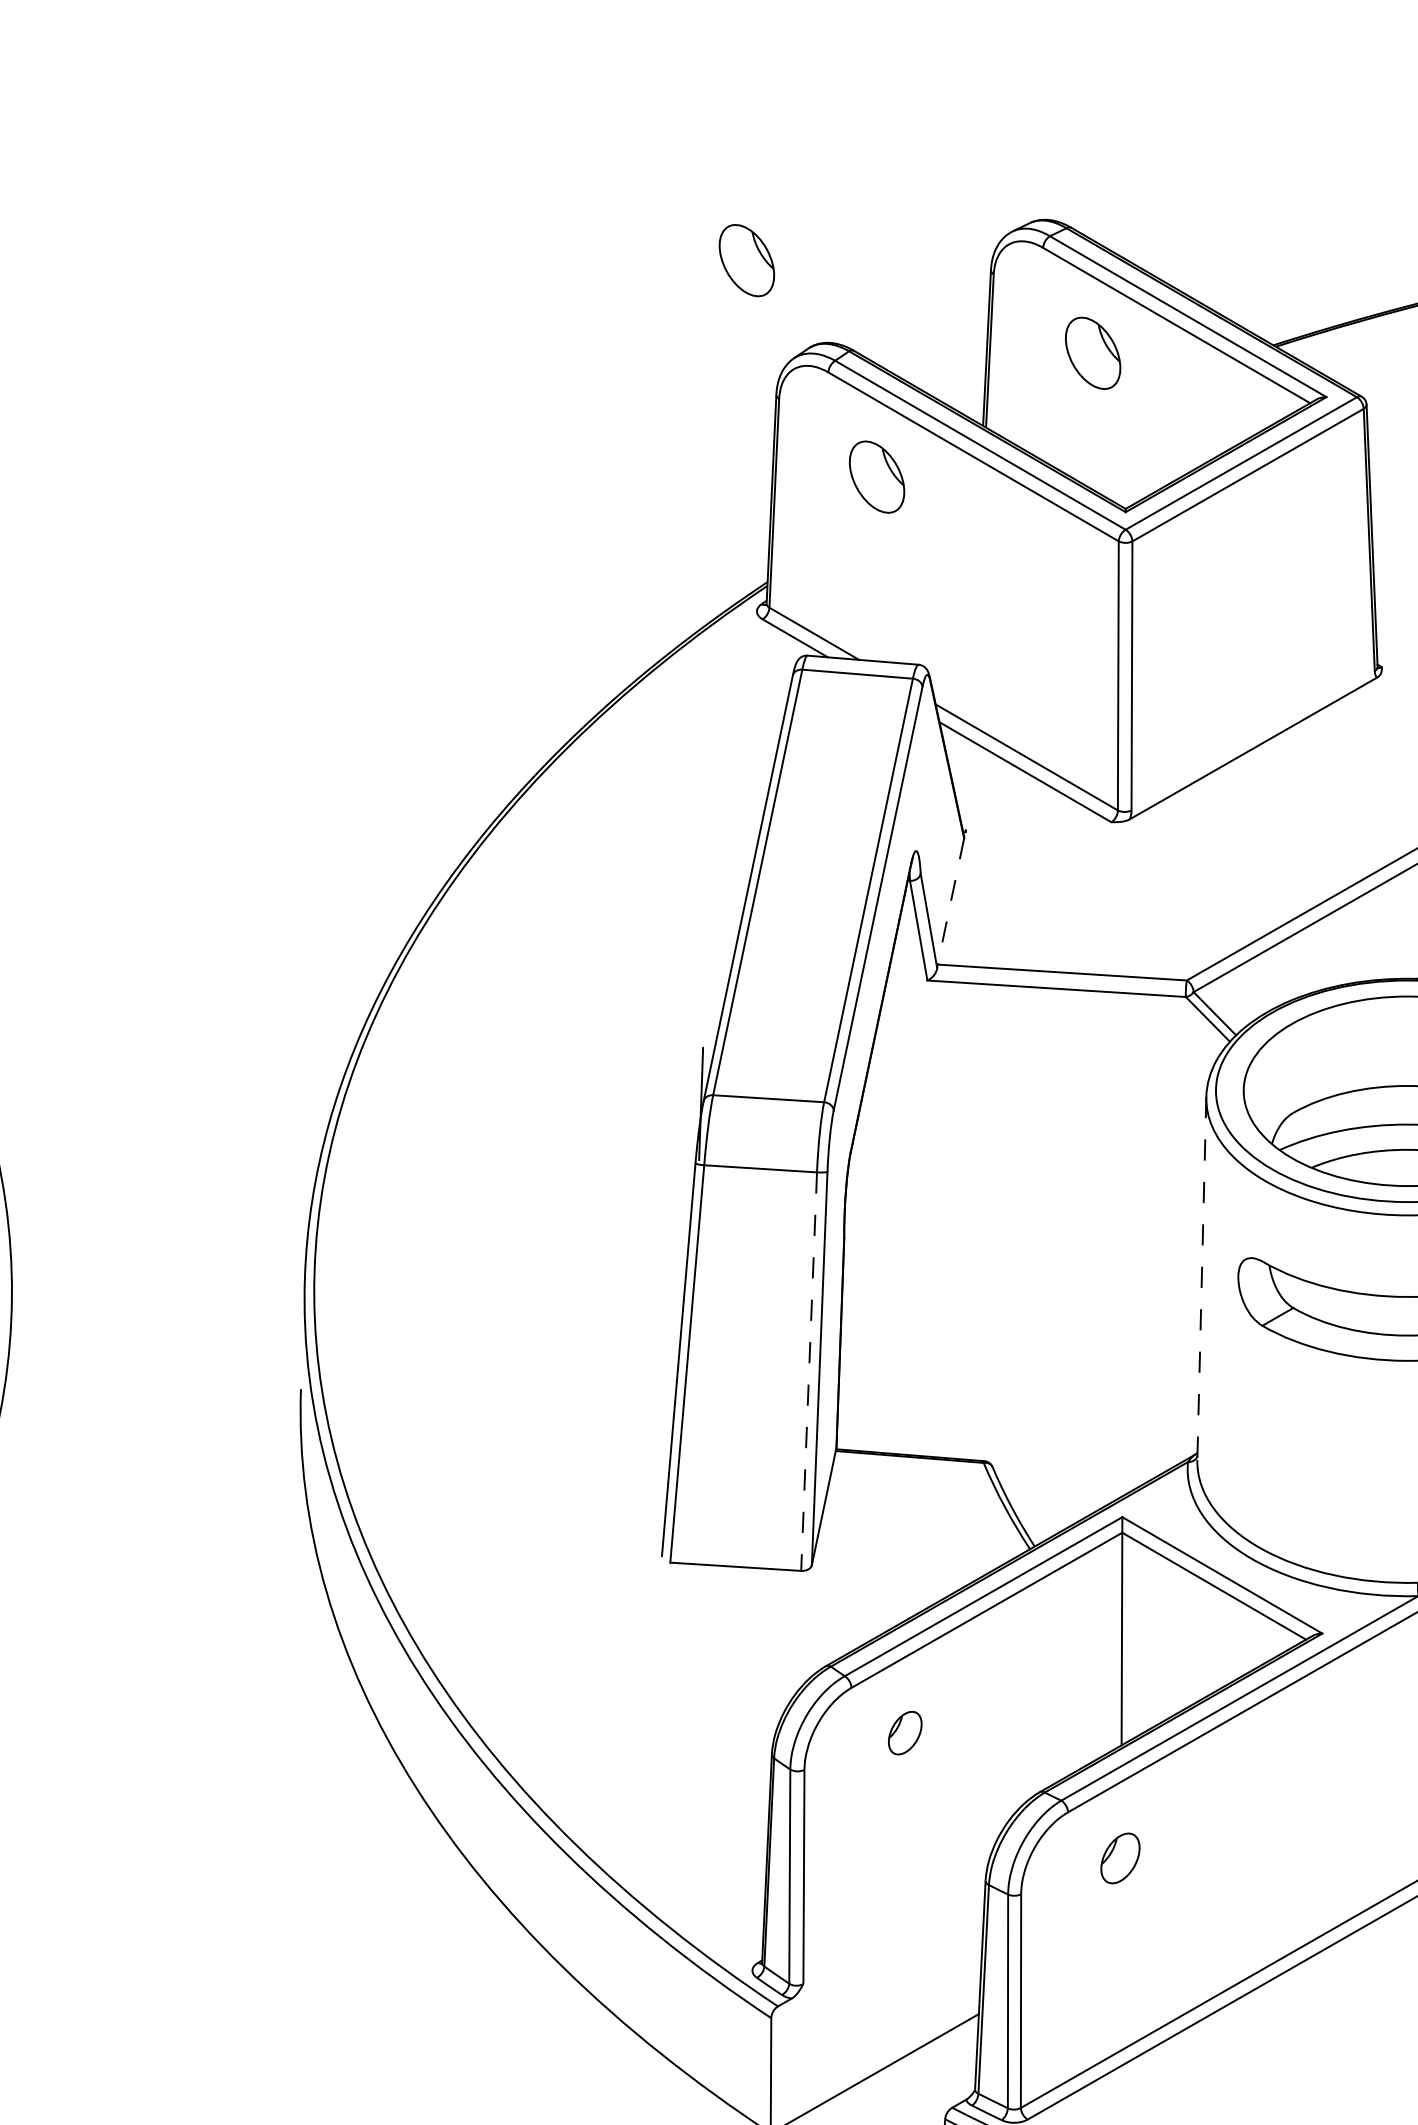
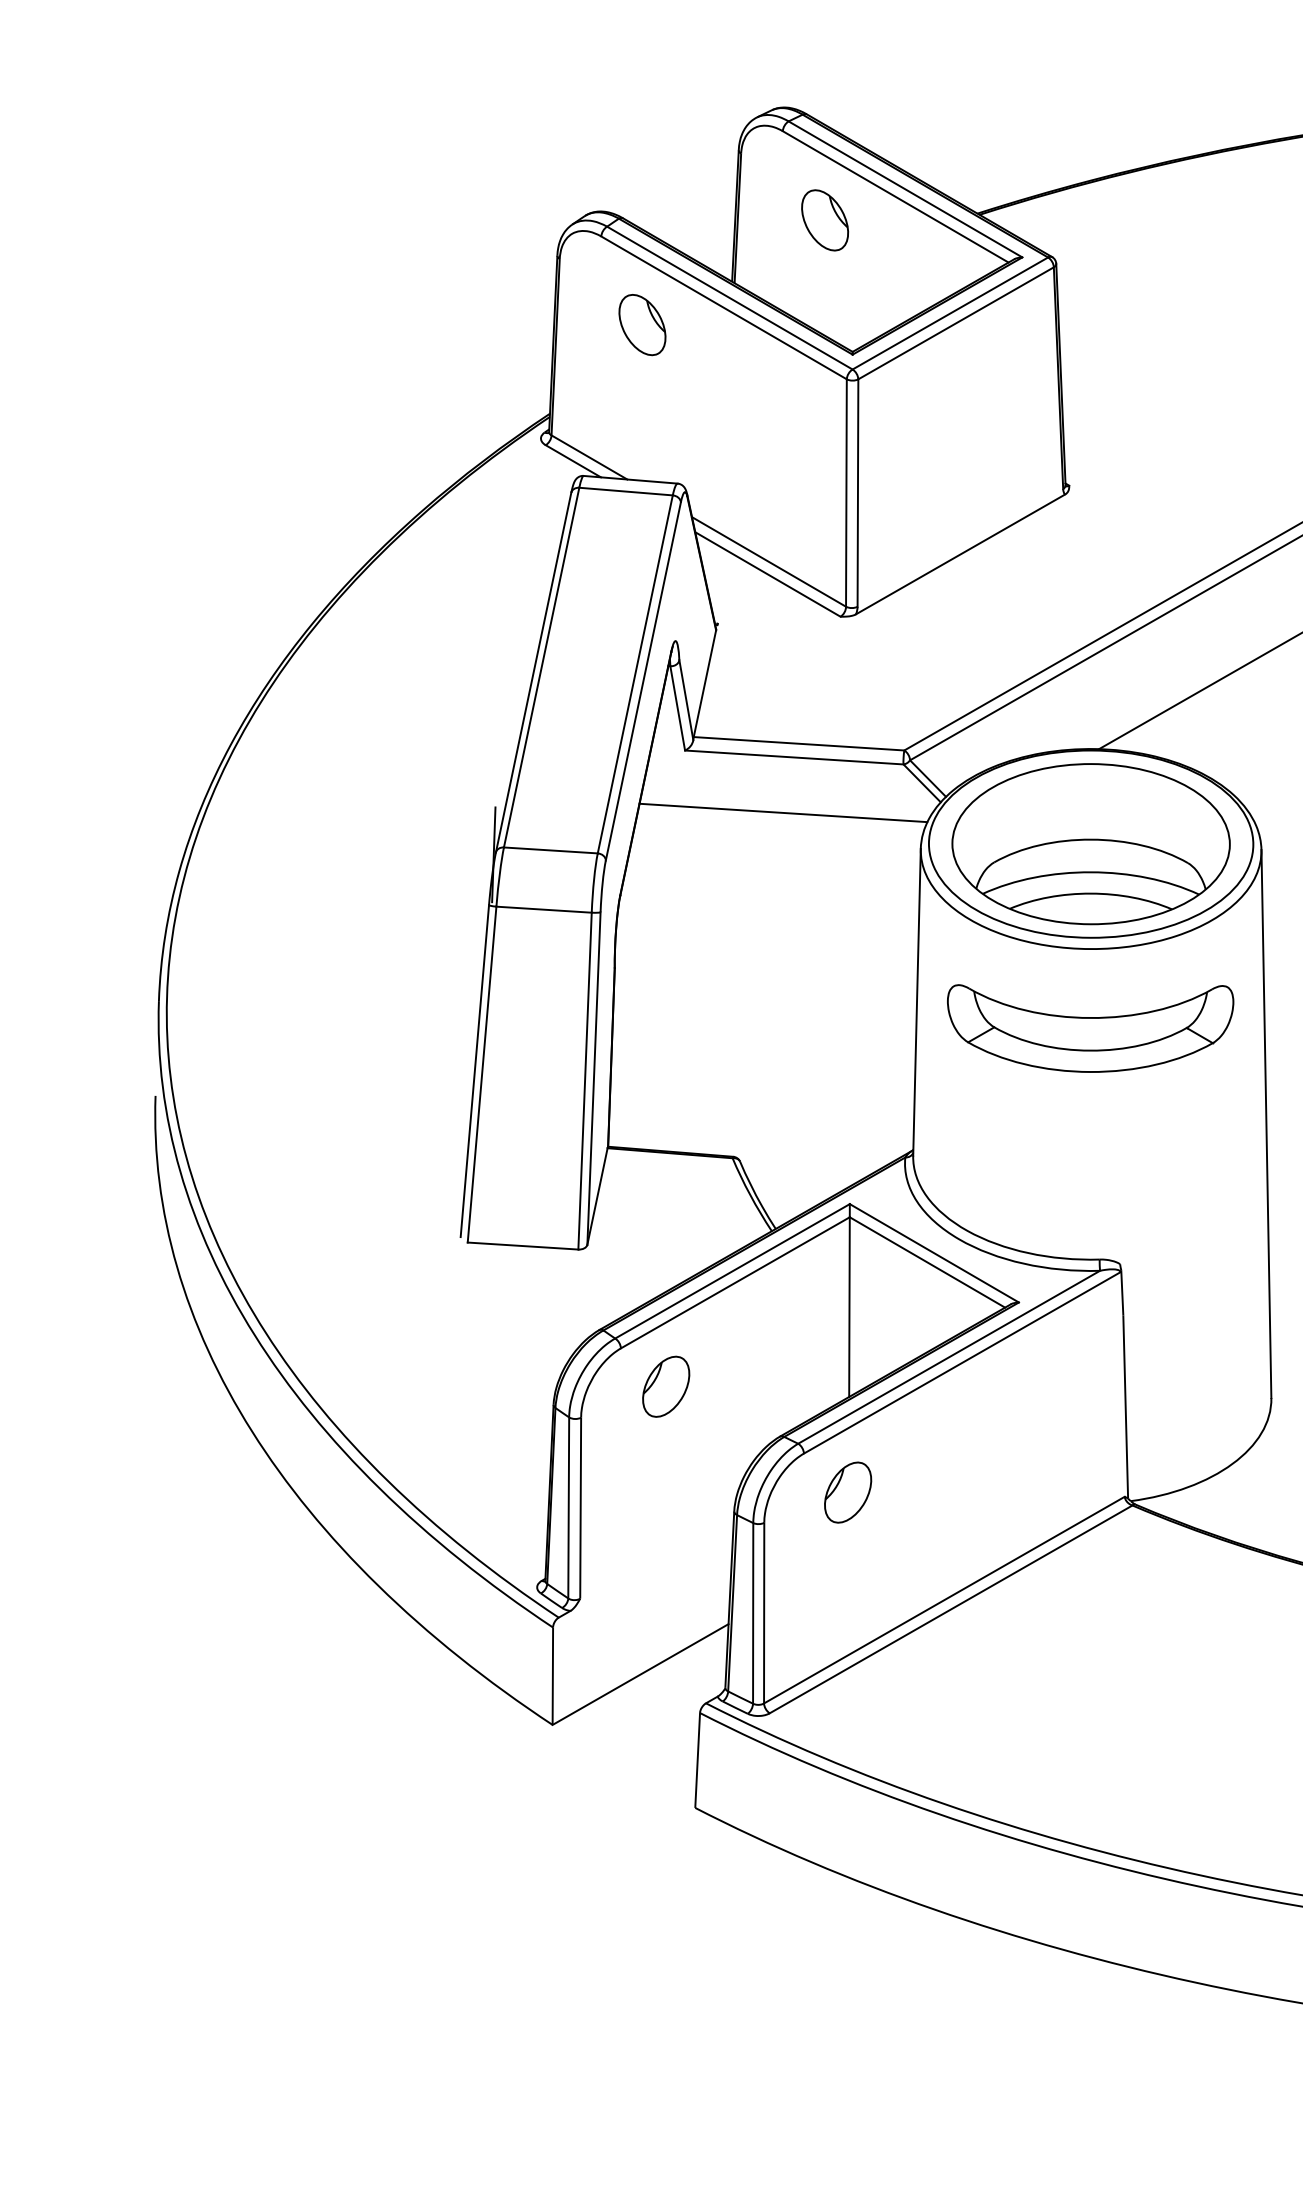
part: (746, 261) -> (532, 142), removed
line: (950, 902) -> (704, 684), dashed -> solid
line: (1043, 1053) -> (783, 812), added
line: (1201, 1278) -> (916, 1002), dashed -> solid
line: (809, 1372) -> (585, 1081), dashed -> solid
part: (905, 1732) -> (666, 1386), size x1.67
part: (1120, 1858) -> (848, 1492), size x1.43

